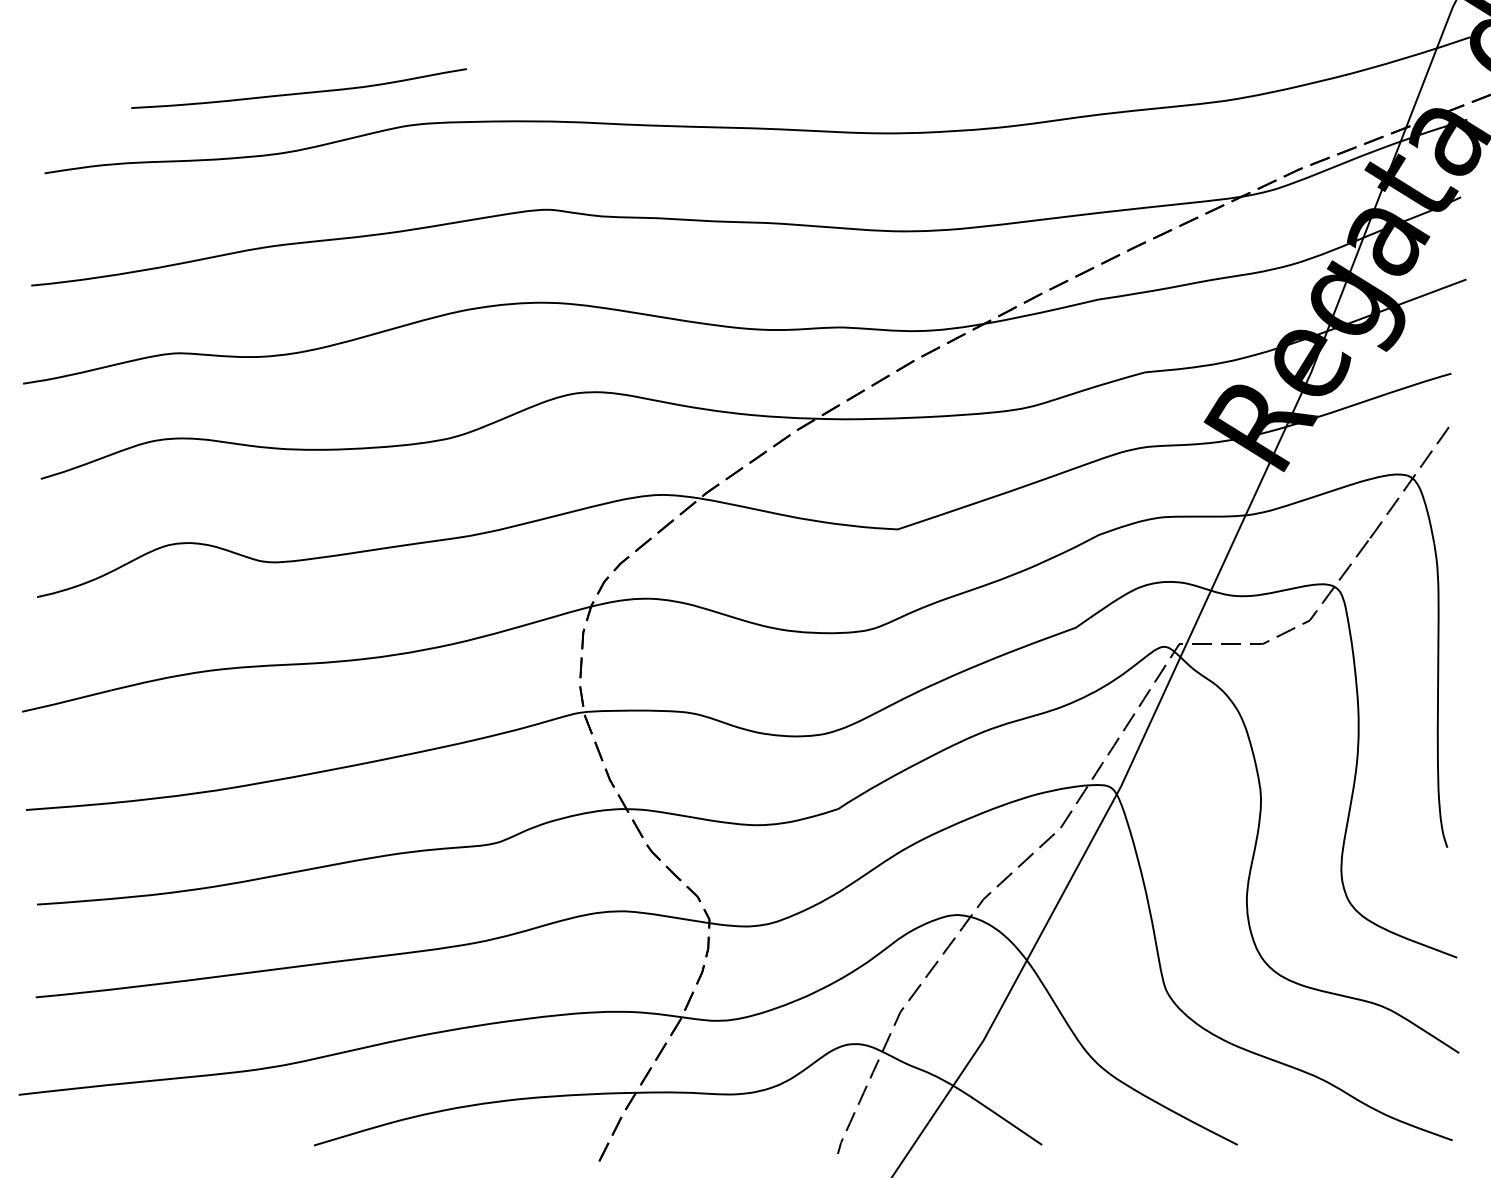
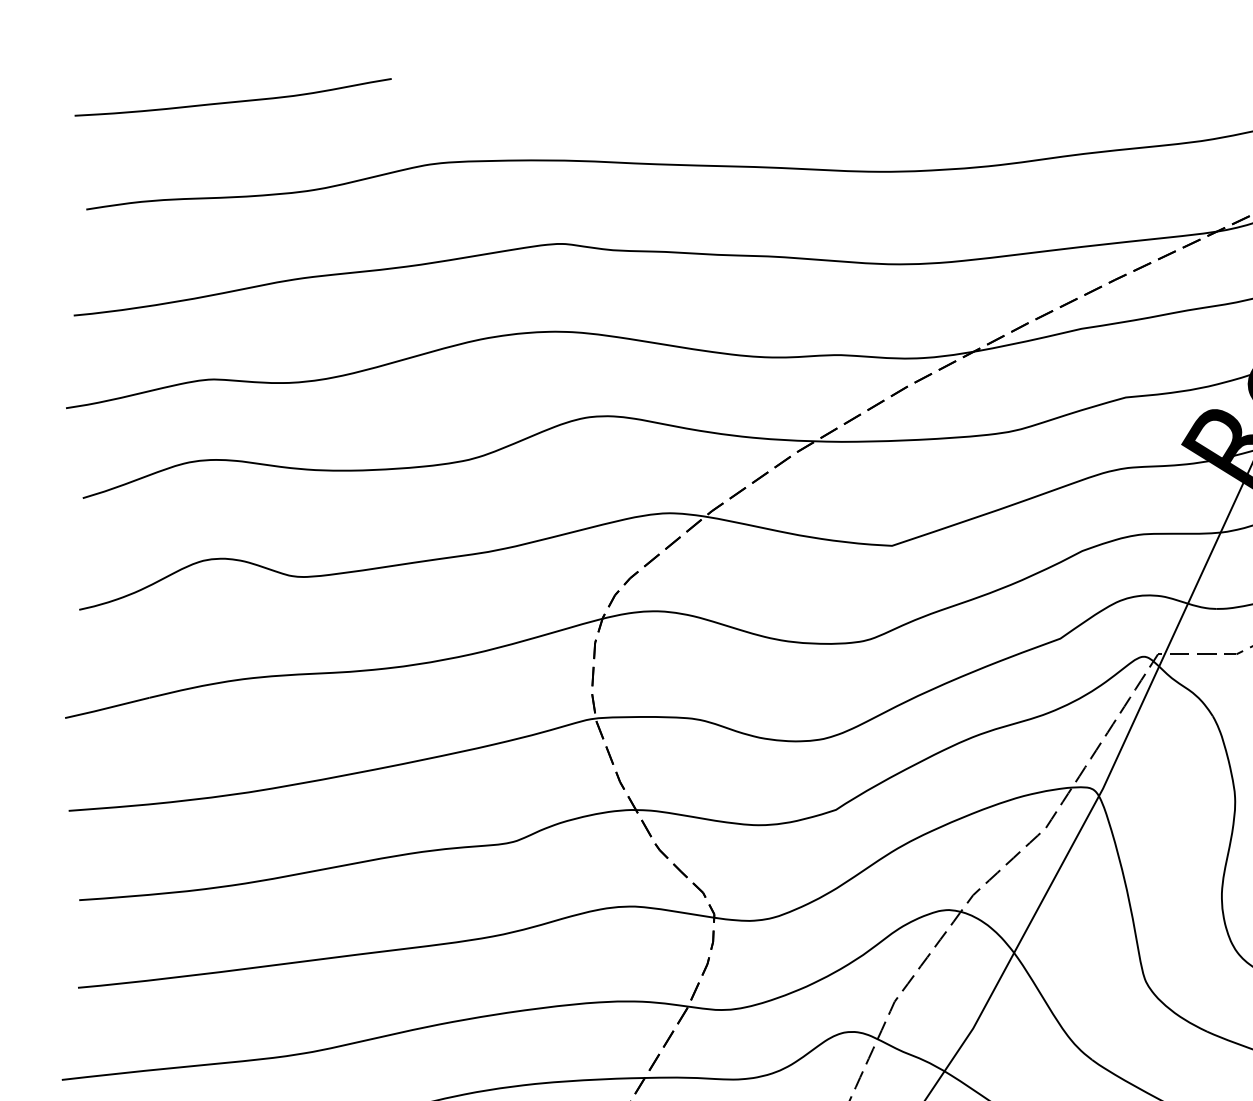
curve: (298, 92) -> (232, 101), moved

